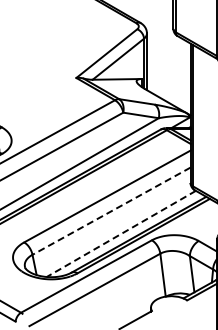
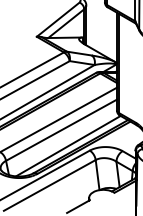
line: (111, 211) -> (61, 130), dashed -> solid
line: (120, 234) -> (67, 146), dashed -> solid

